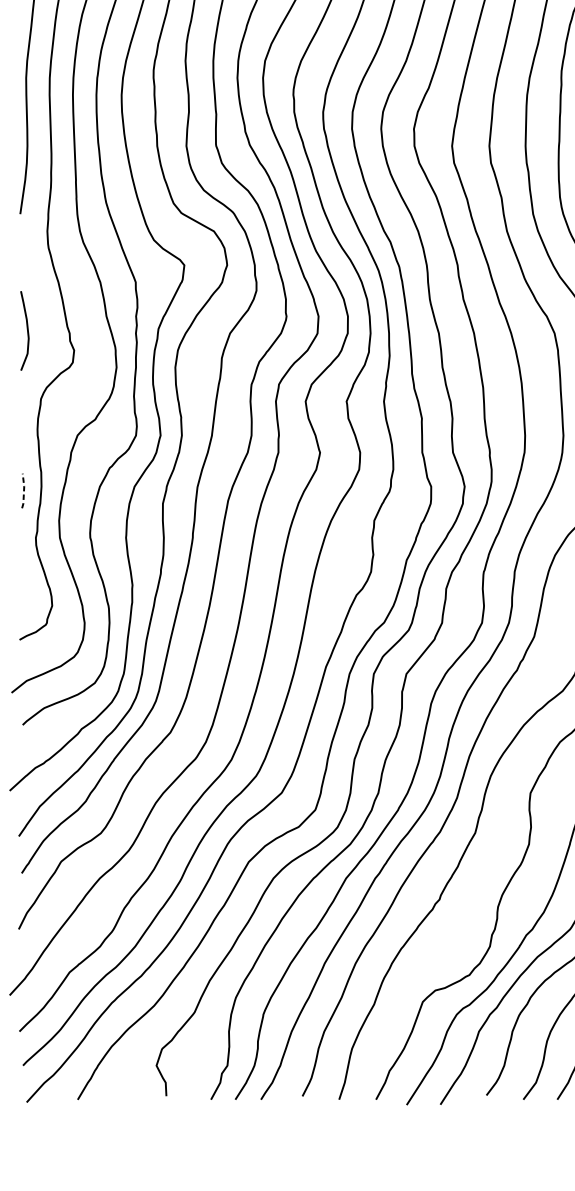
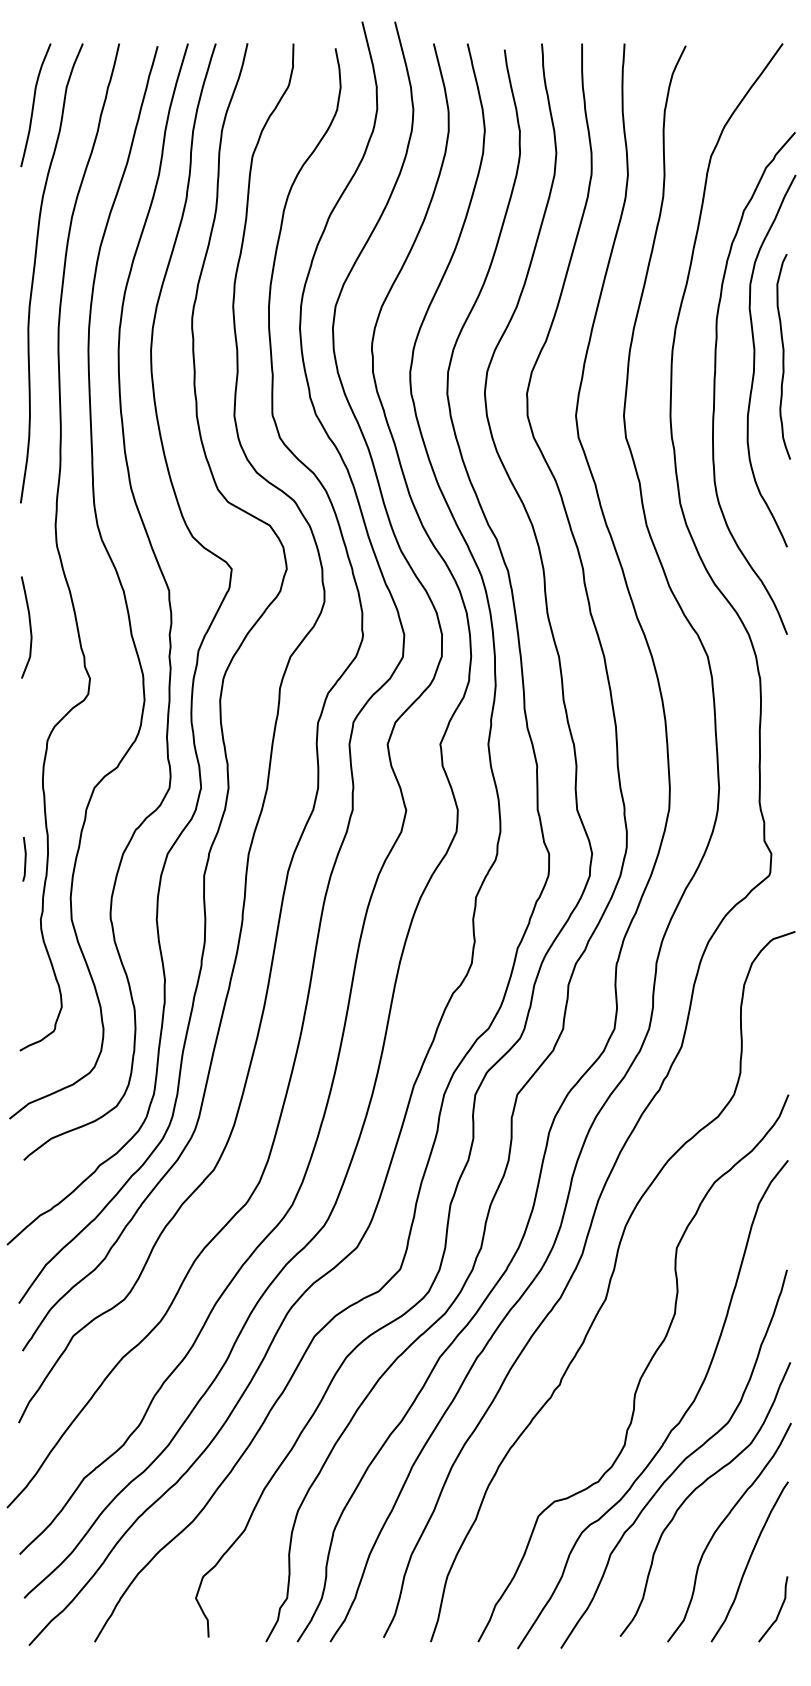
curve: (27, 330) -> (29, 627), moved
line: (23, 491) -> (25, 859), dashed -> solid

